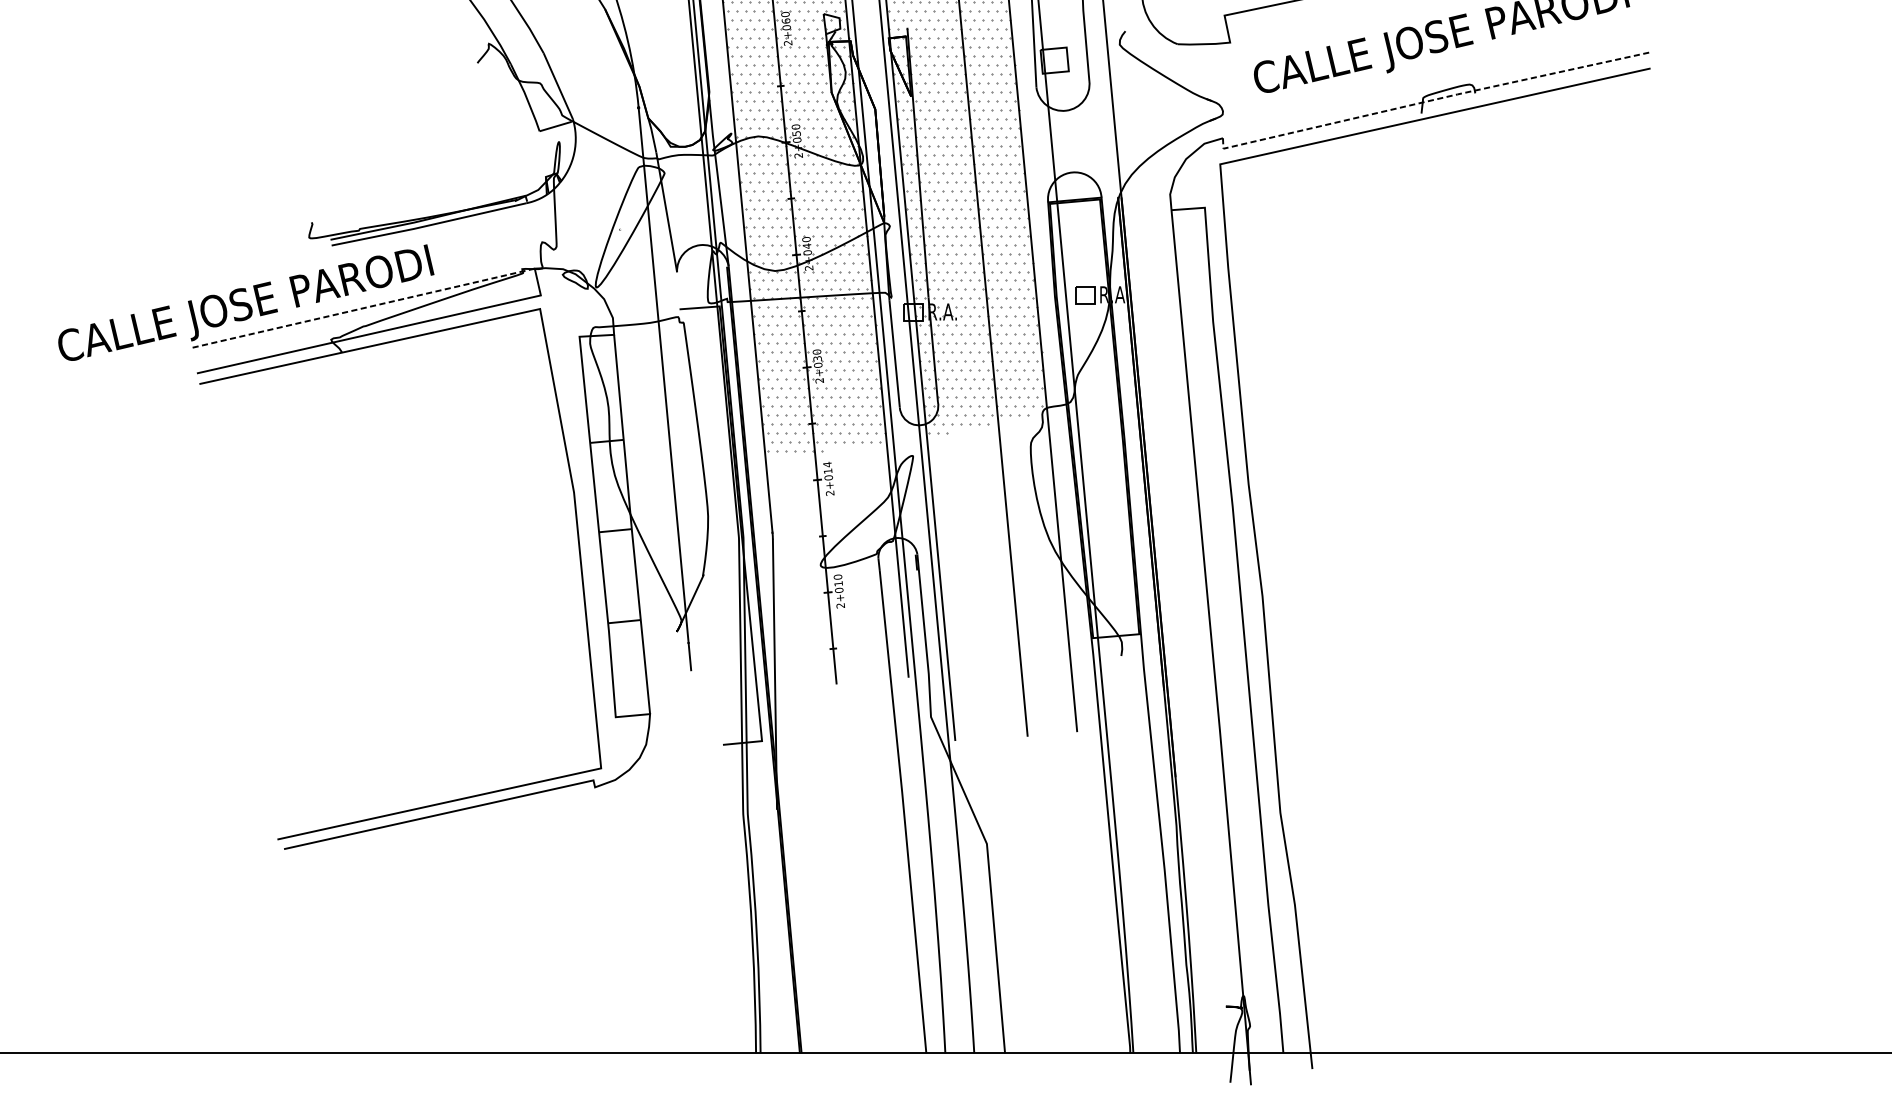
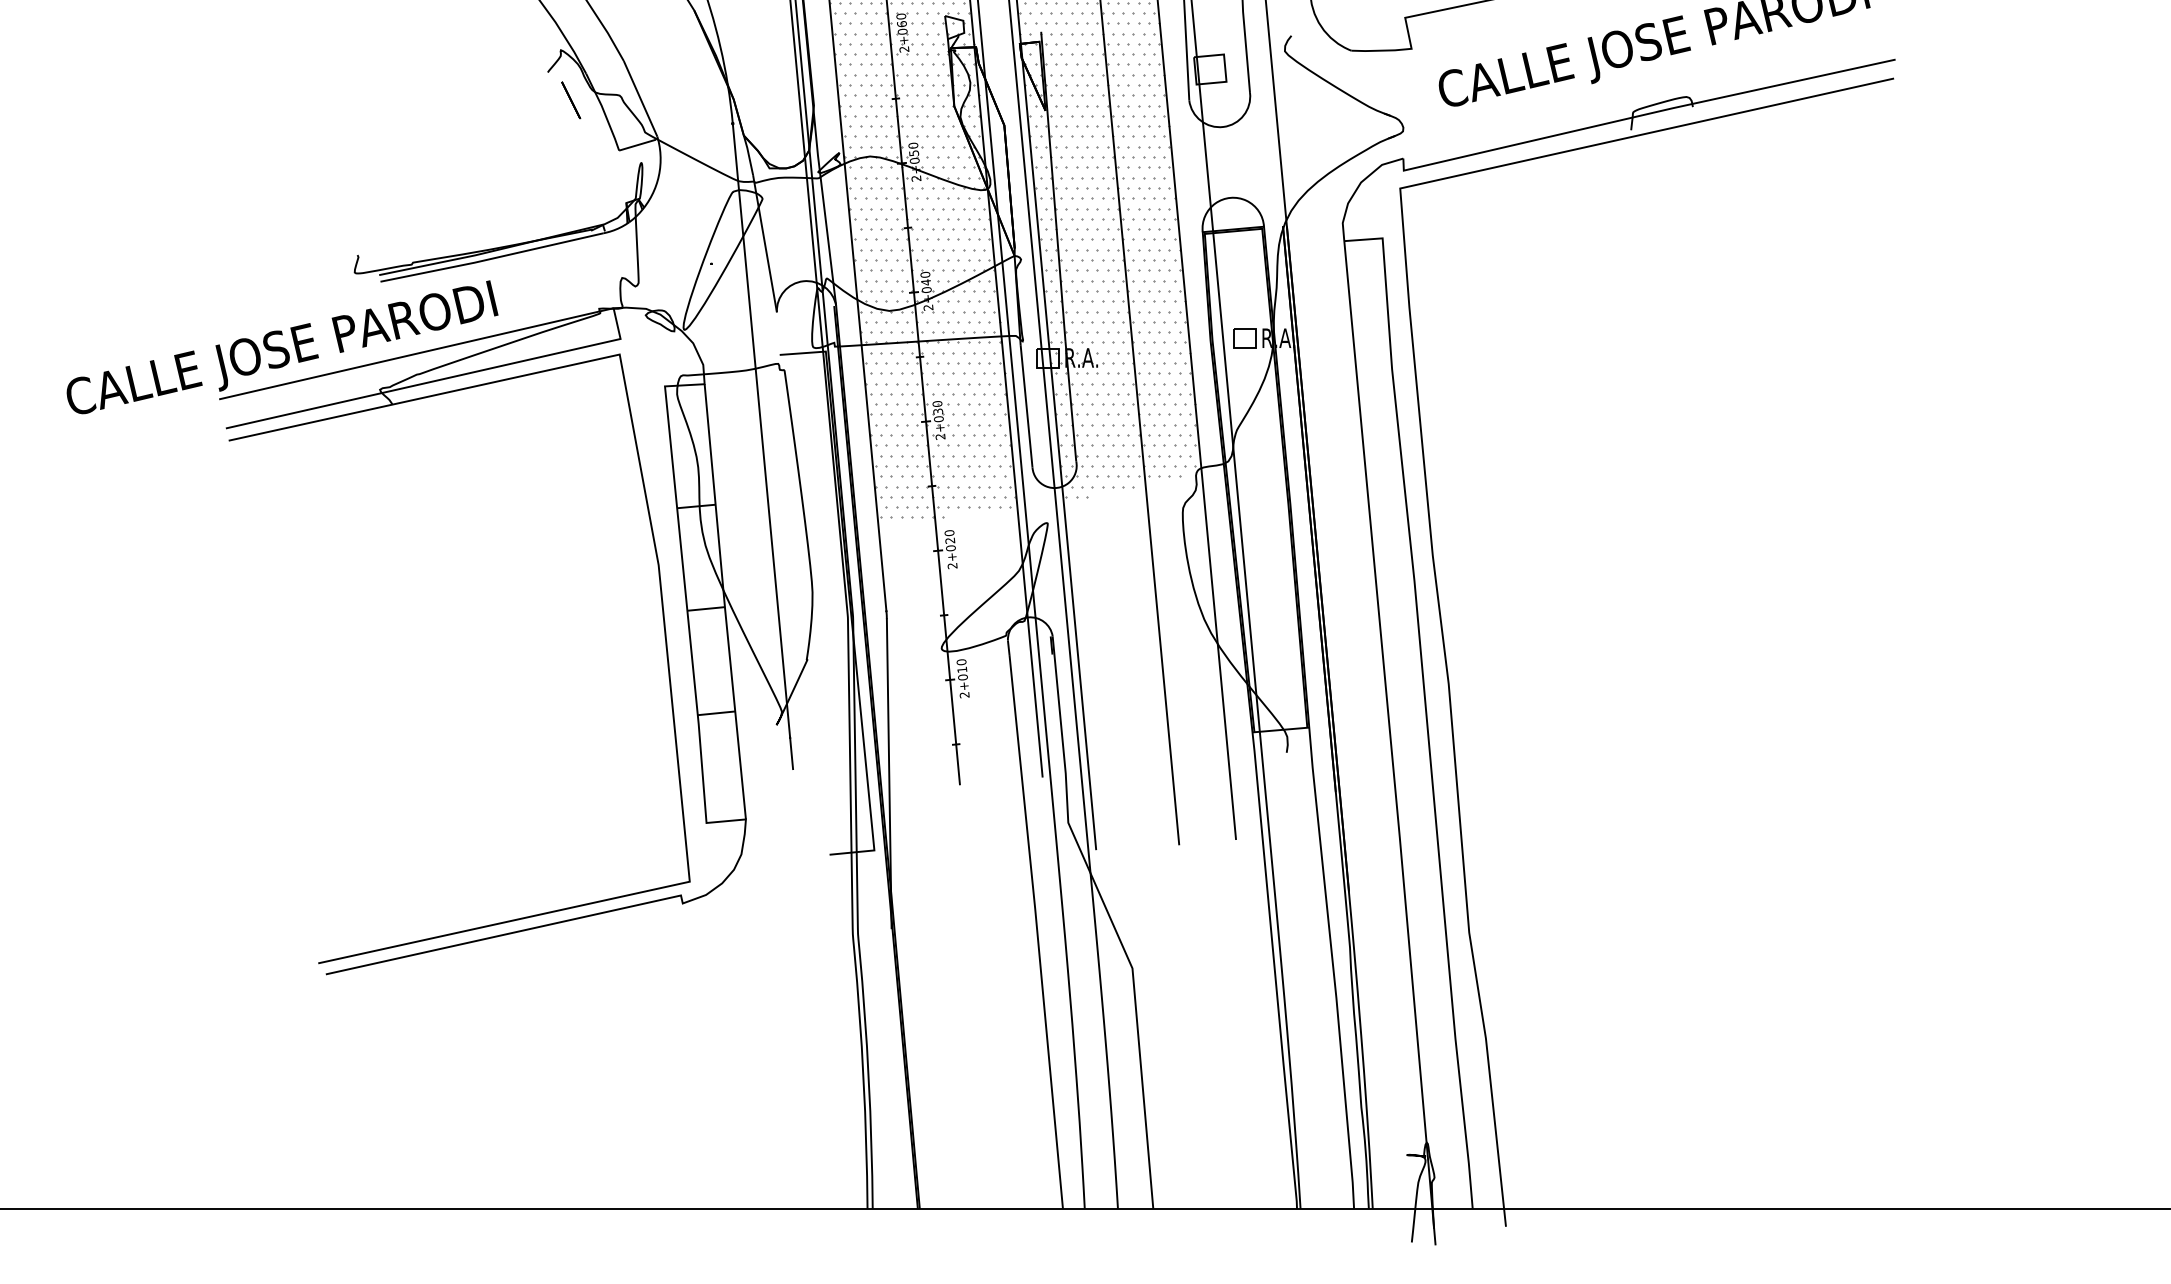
line: (498, 87) -> (571, 100), added
line: (1432, 100) -> (1643, 115), dashed -> solid
line: (362, 308) -> (415, 353), dashed -> solid
text: (827, 467) -> (949, 536), 2+014 -> 2+020

